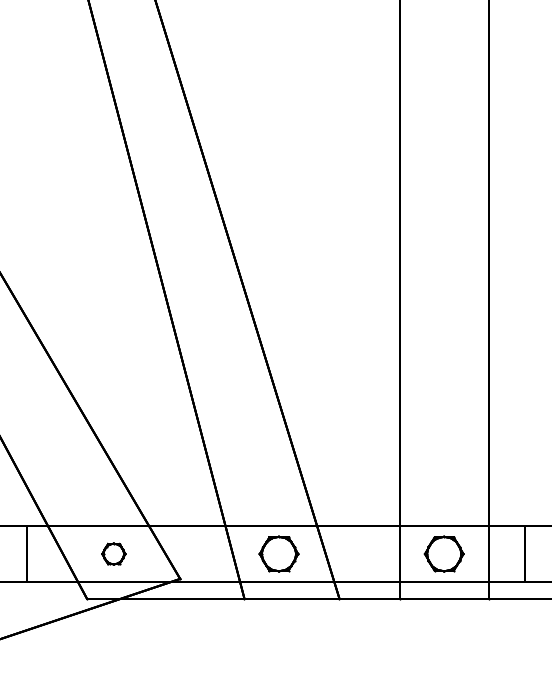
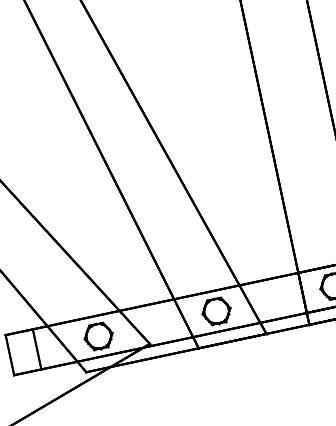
part: (113, 553) -> (98, 335), size x1.67

